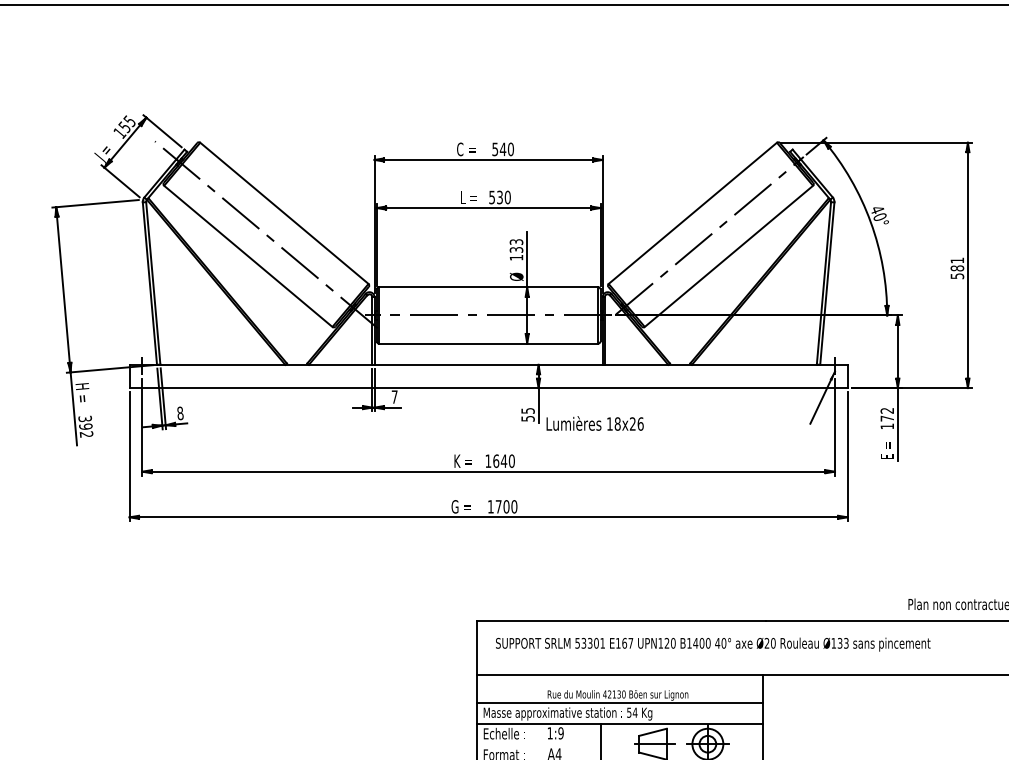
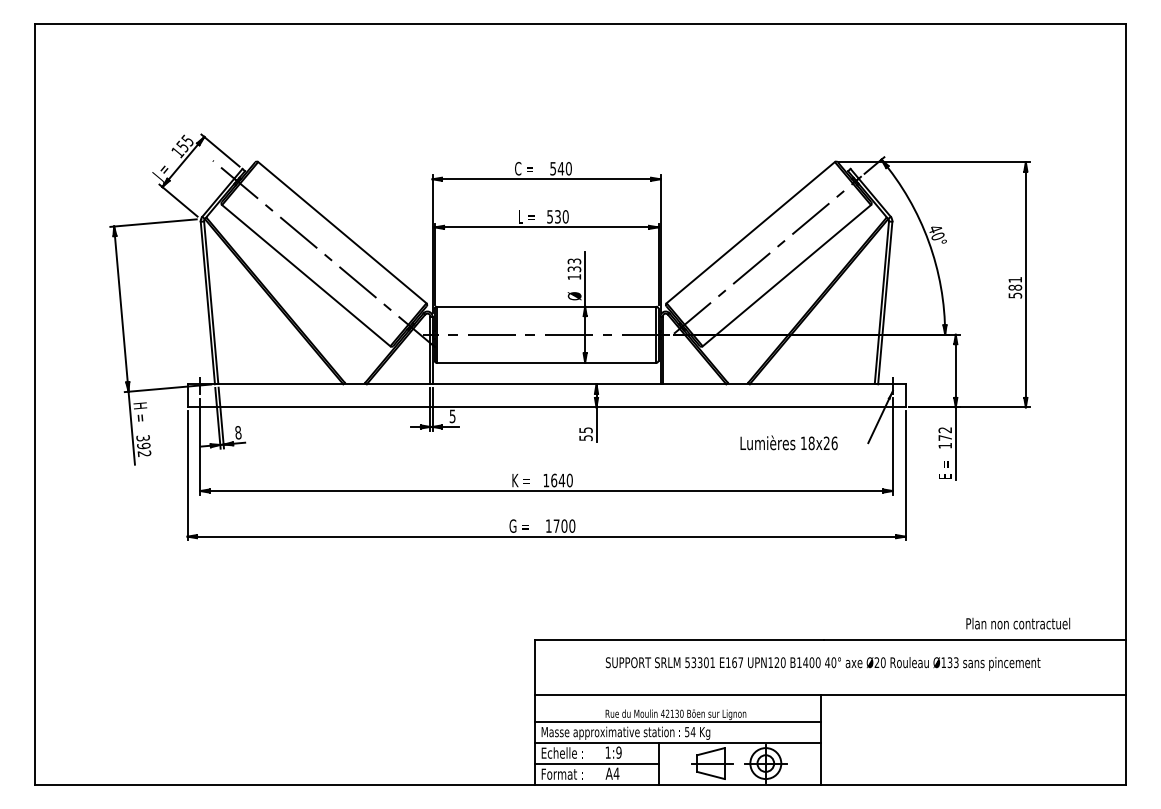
text: (394, 397) -> (452, 416), 7 -> 5
text: (594, 423) -> (788, 442), moved
text: (713, 644) -> (823, 663), moved
line: (538, 745) -> (596, 764), added

